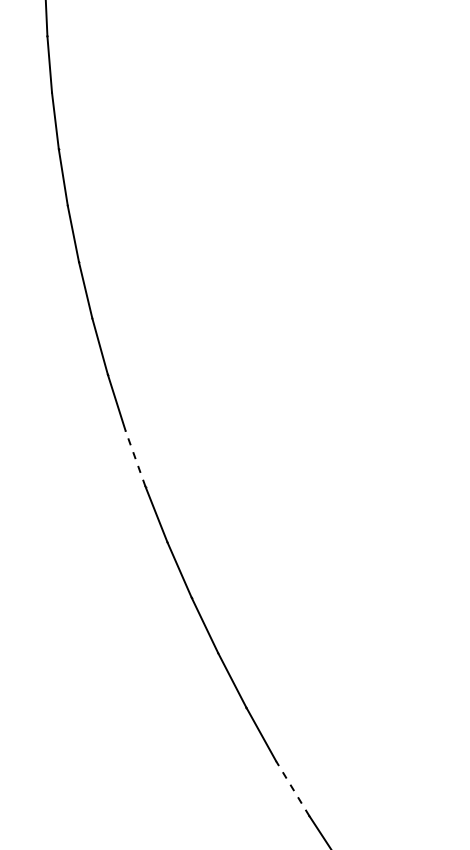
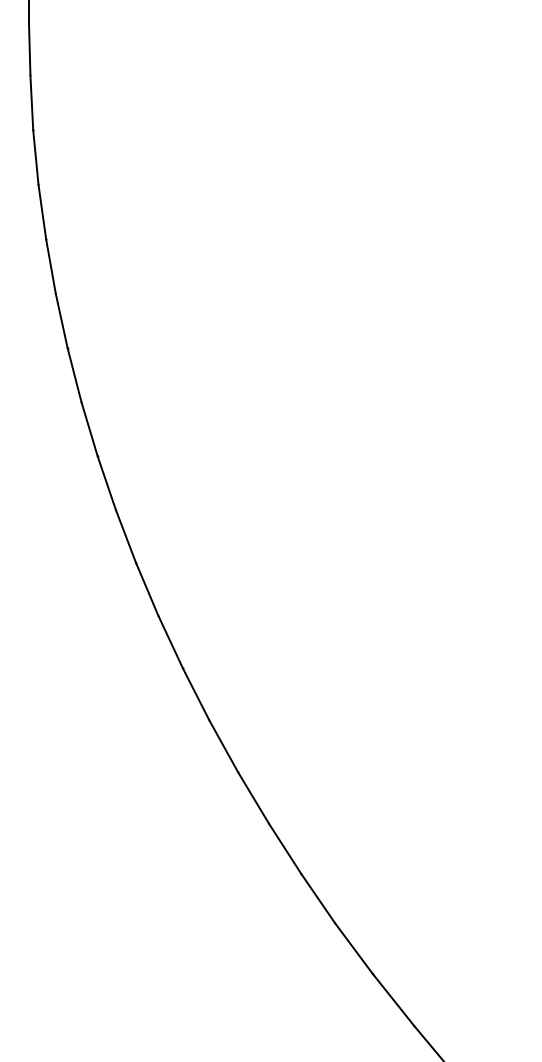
line: (135, 459) -> (170, 642), dashed -> solid
line: (292, 788) -> (353, 948), dashed -> solid

